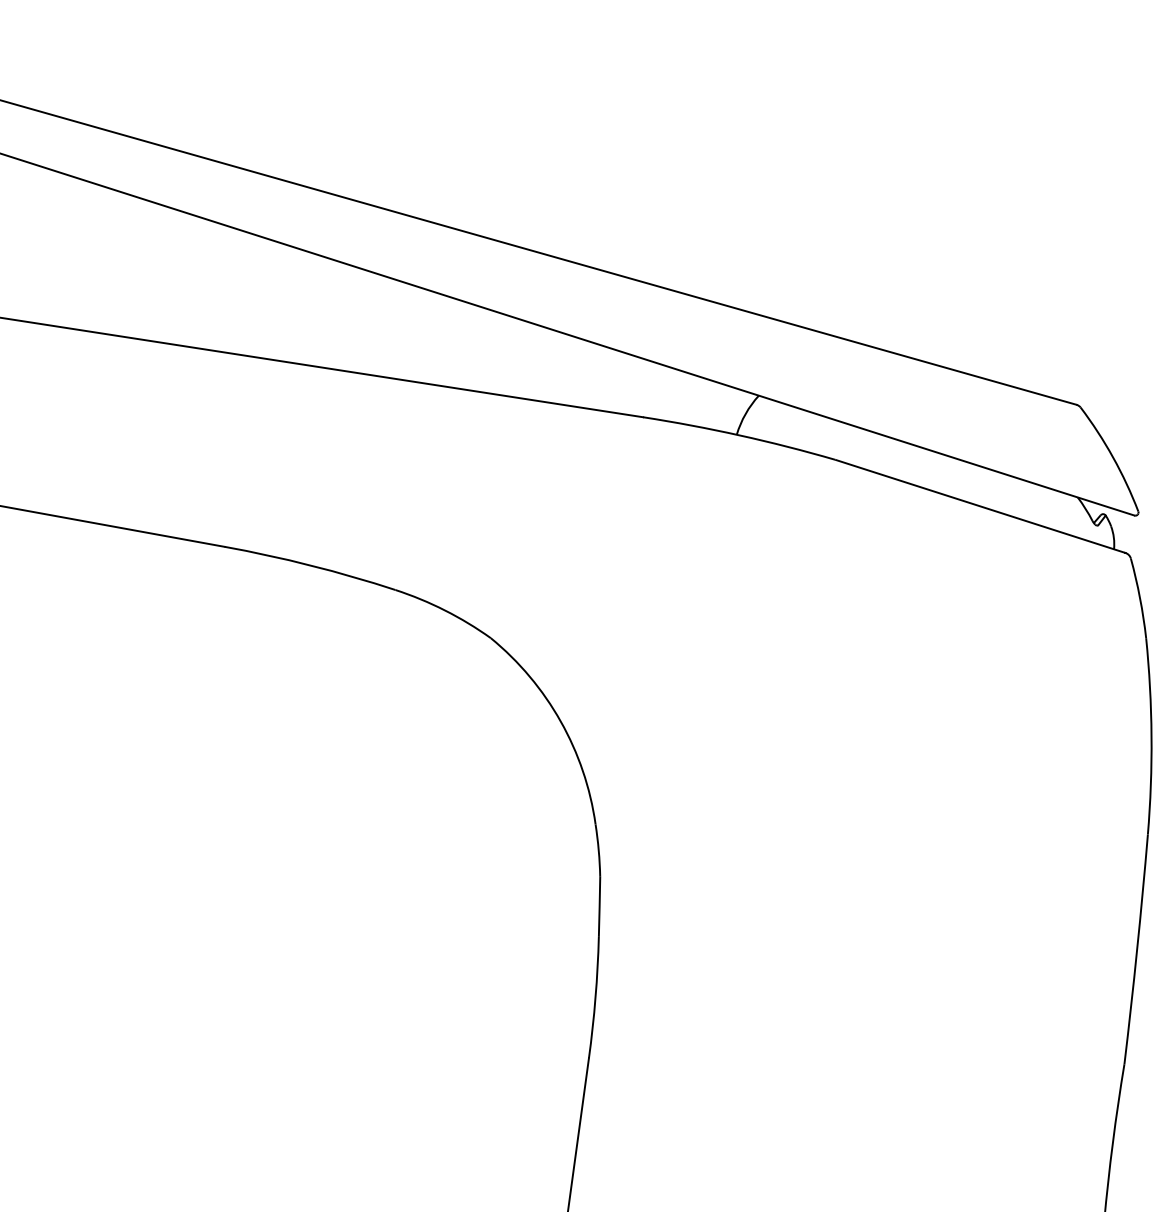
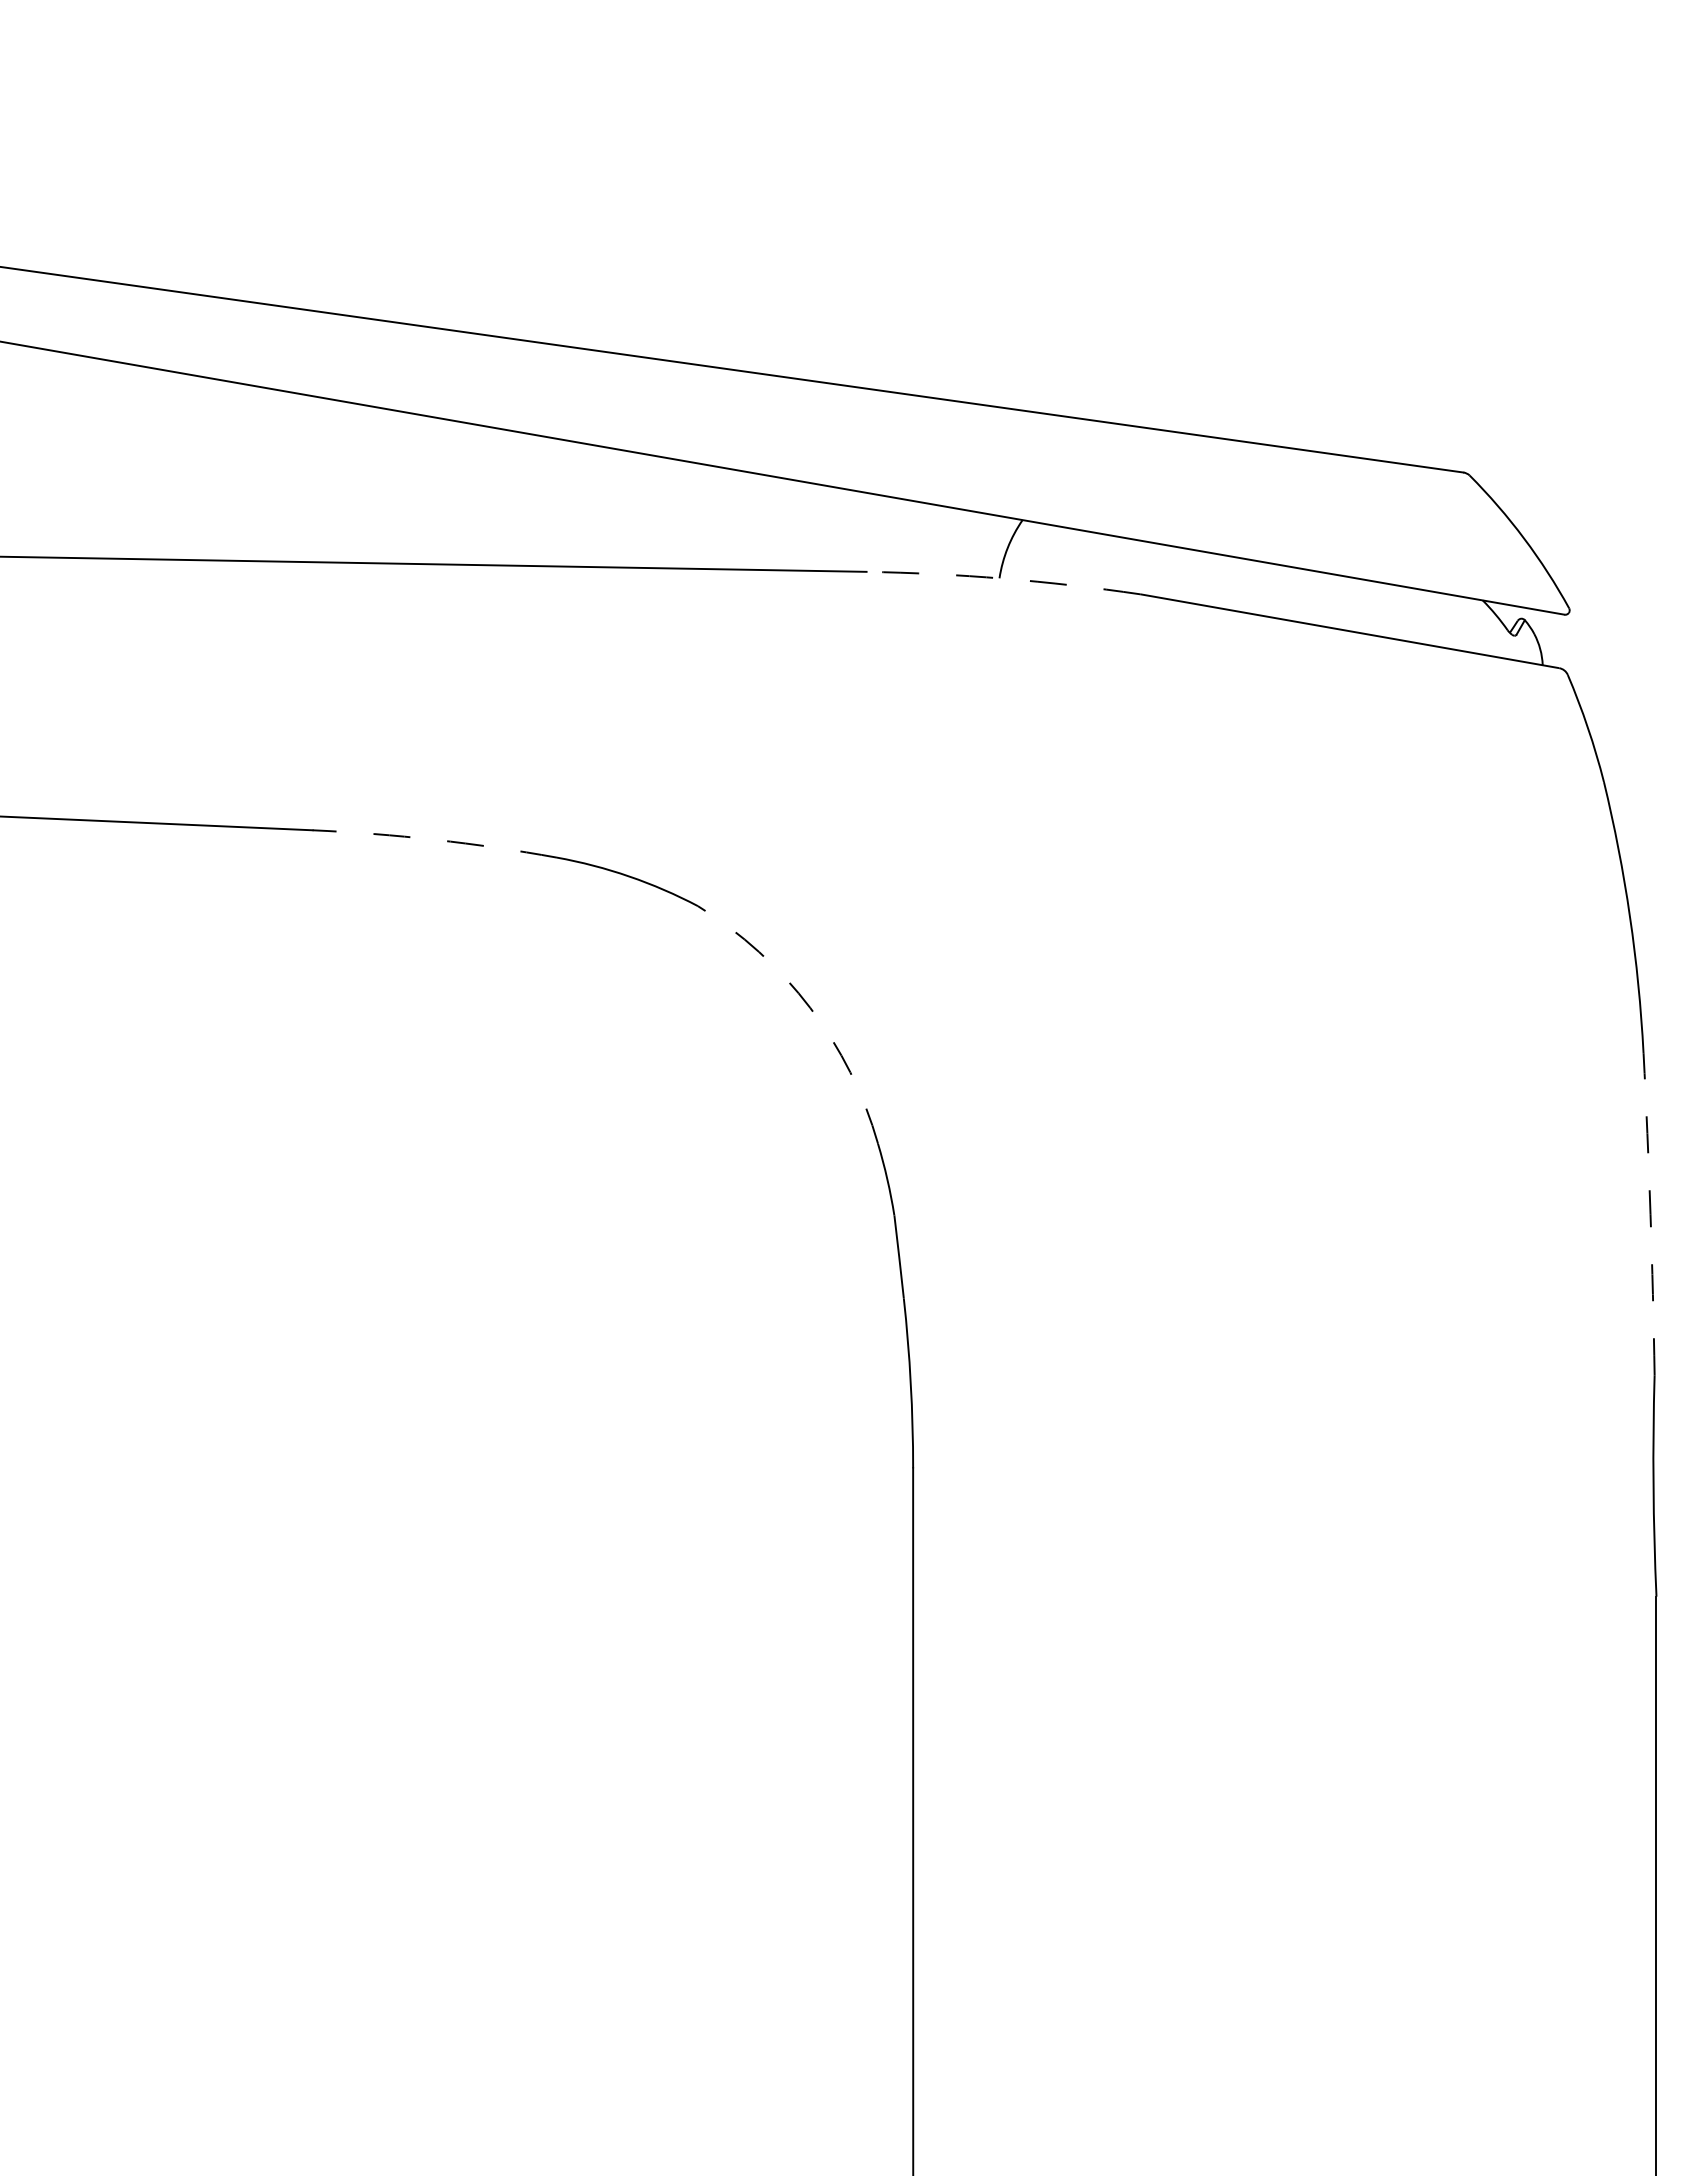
arc: (739, 435) -> (1003, 578), solid -> dashed
arc: (310, 565) -> (435, 839), solid -> dashed
arc: (560, 721) -> (810, 1008), solid -> dashed
arc: (1137, 949) -> (1650, 1214), solid -> dashed

